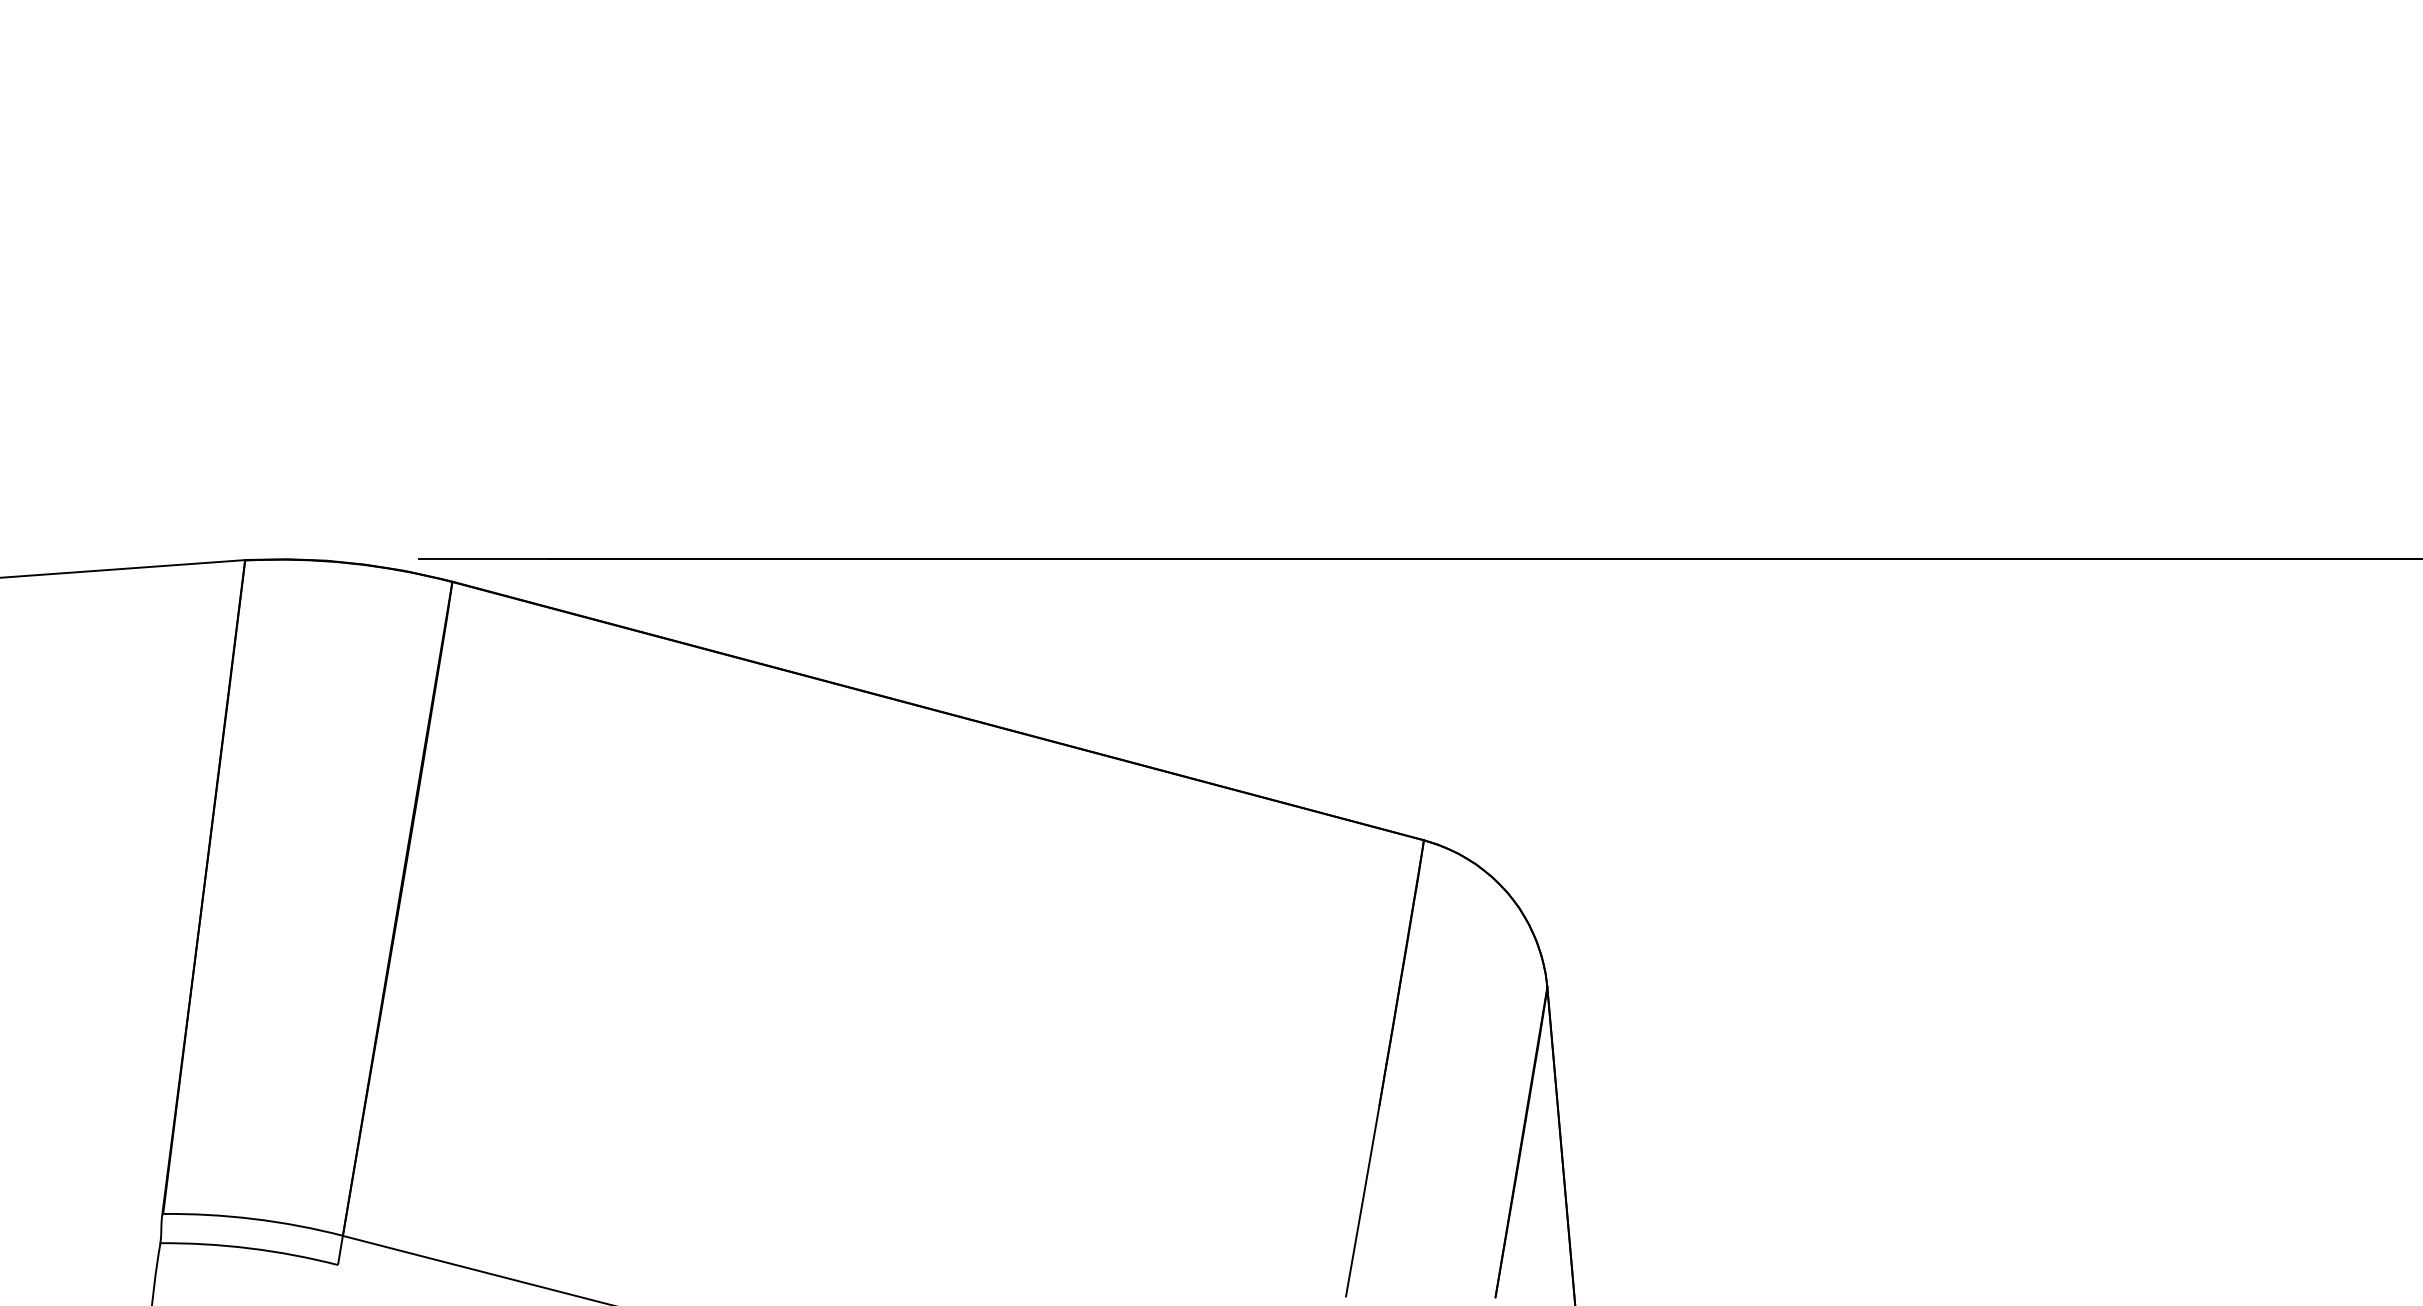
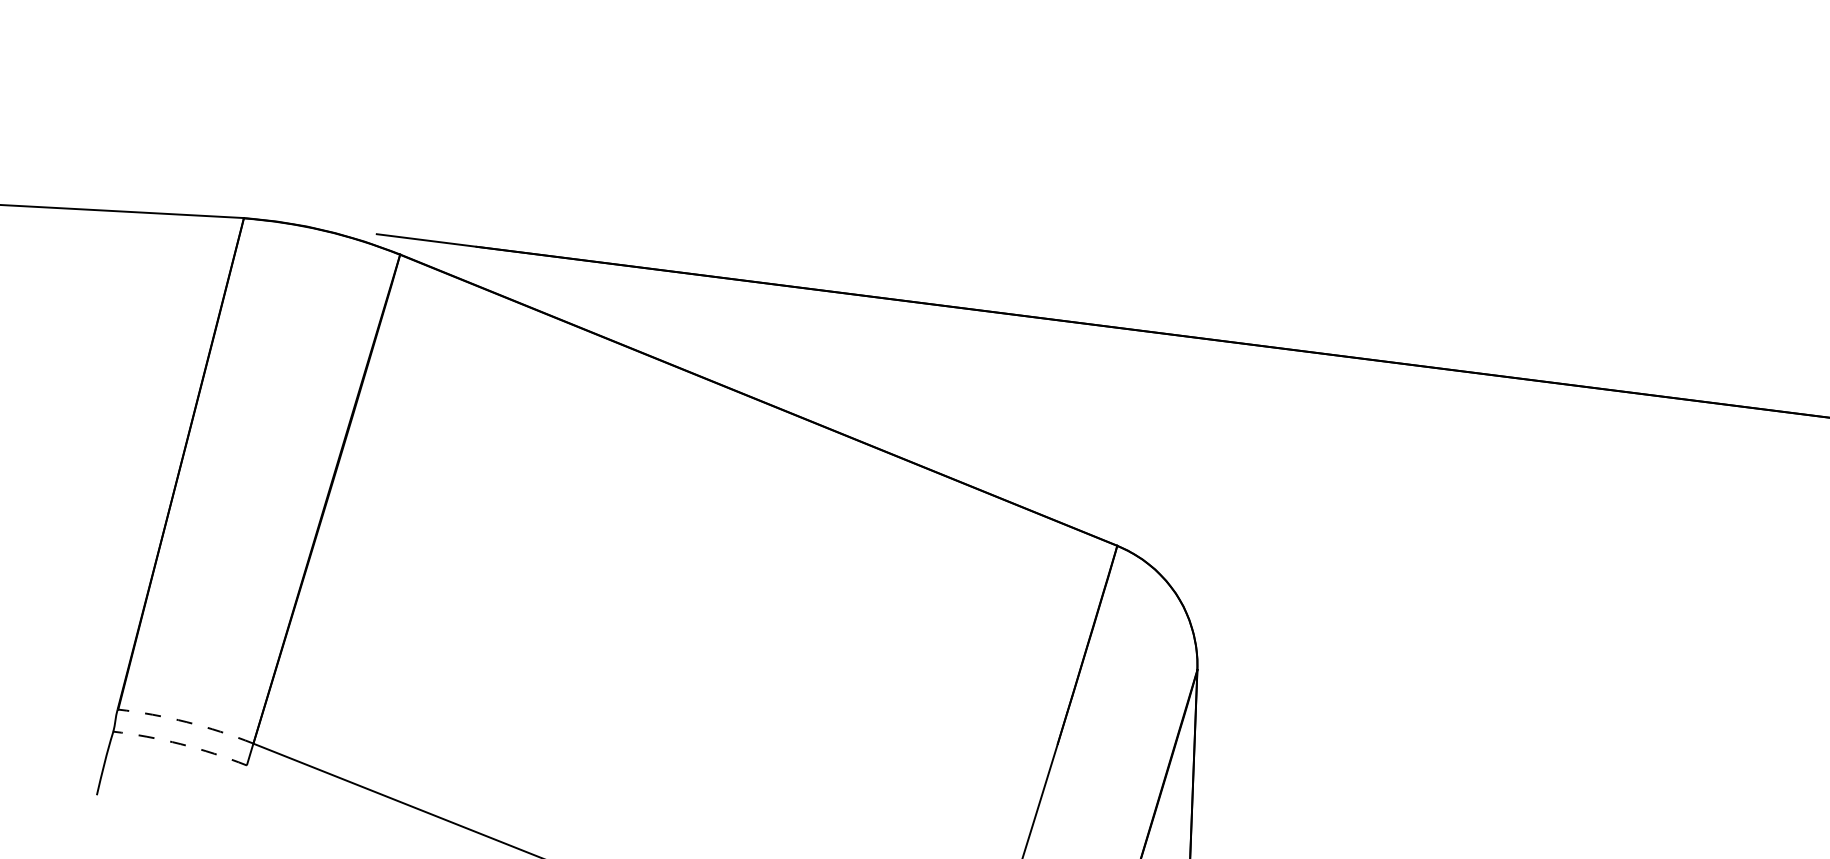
arc: (253, 1218) -> (186, 721), solid -> dashed
arc: (249, 1248) -> (180, 744), solid -> dashed

